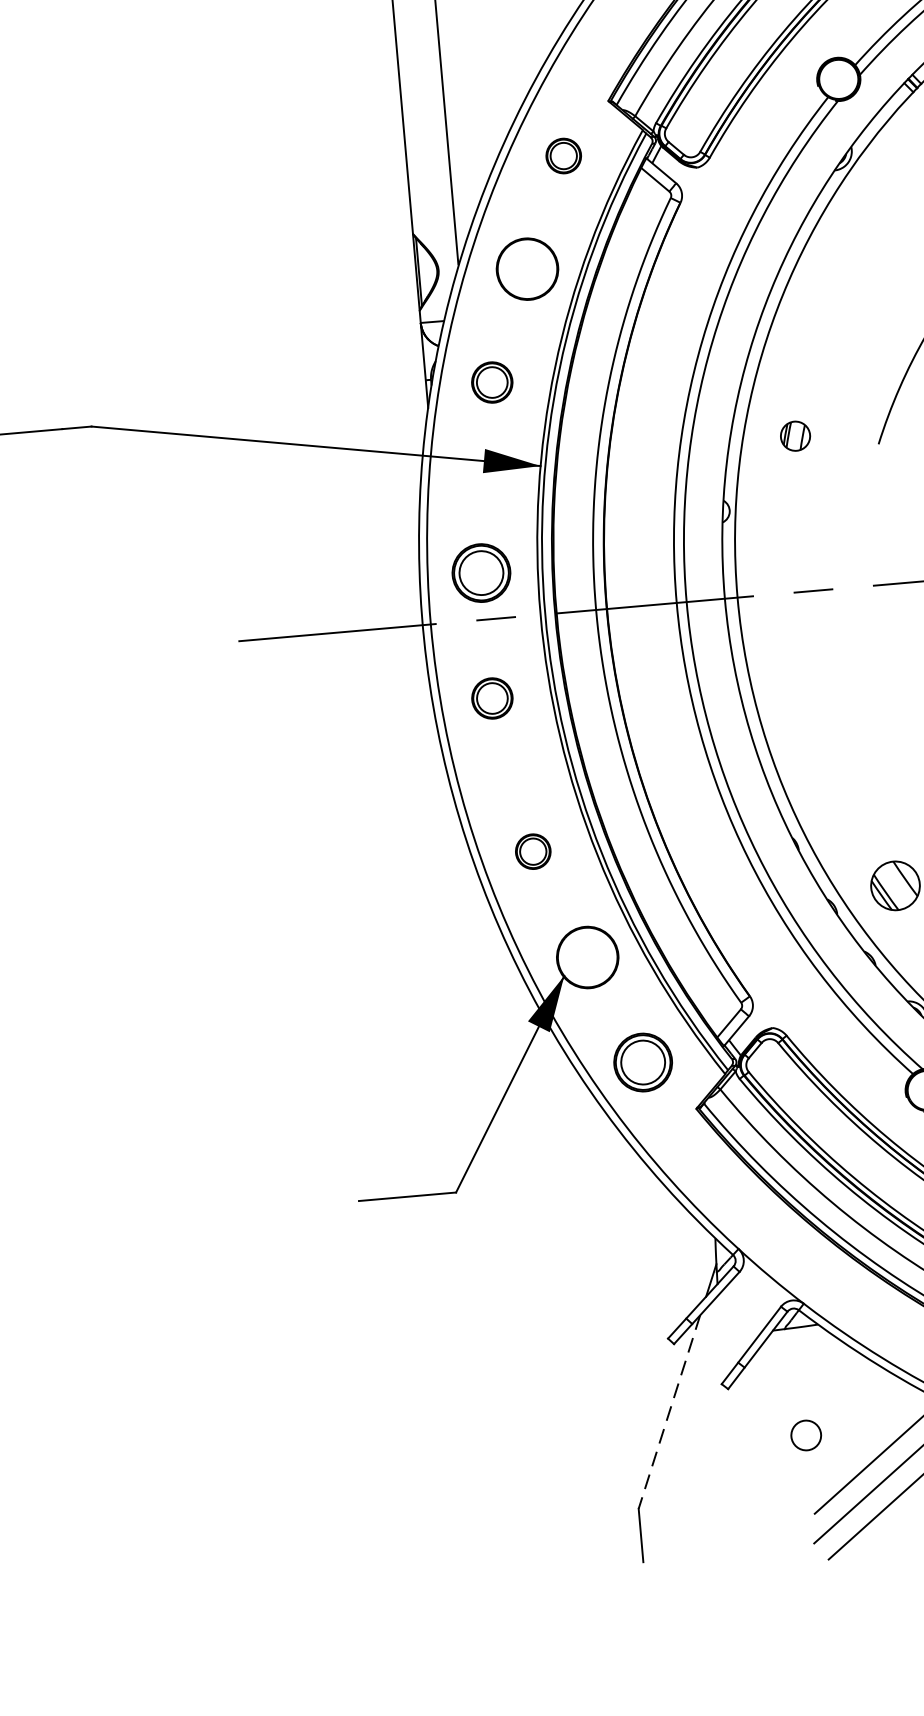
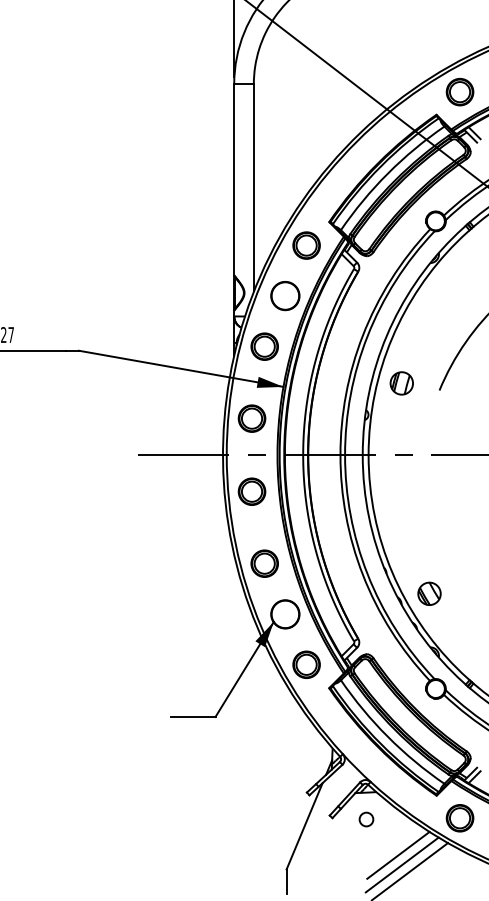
part: (563, 155) -> (306, 245), size x1.67
part: (491, 382) -> (264, 346), size x1.43
part: (795, 436) -> (401, 383), size x1.67
part: (480, 572) -> (251, 418), moved
part: (491, 698) -> (251, 491), size x1.43
part: (532, 851) -> (264, 563), size x1.67
line: (669, 1412) -> (304, 826), dashed -> solid
circle: (806, 1435) -> (366, 819), moved

